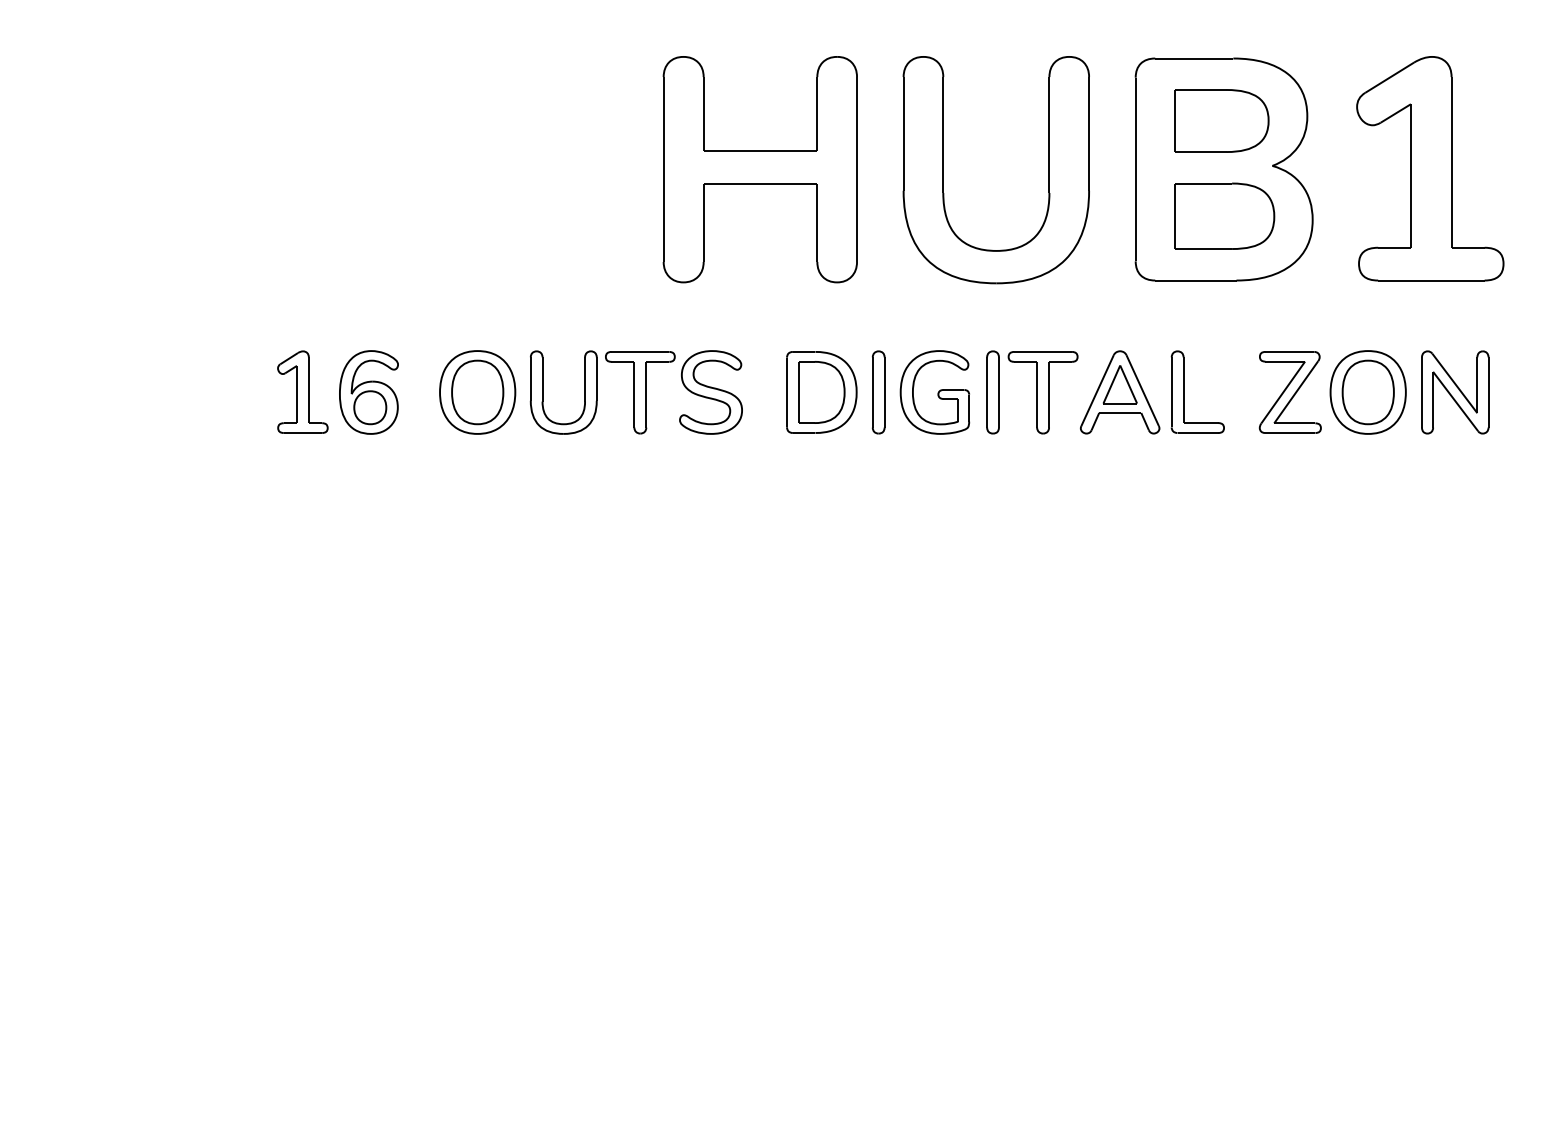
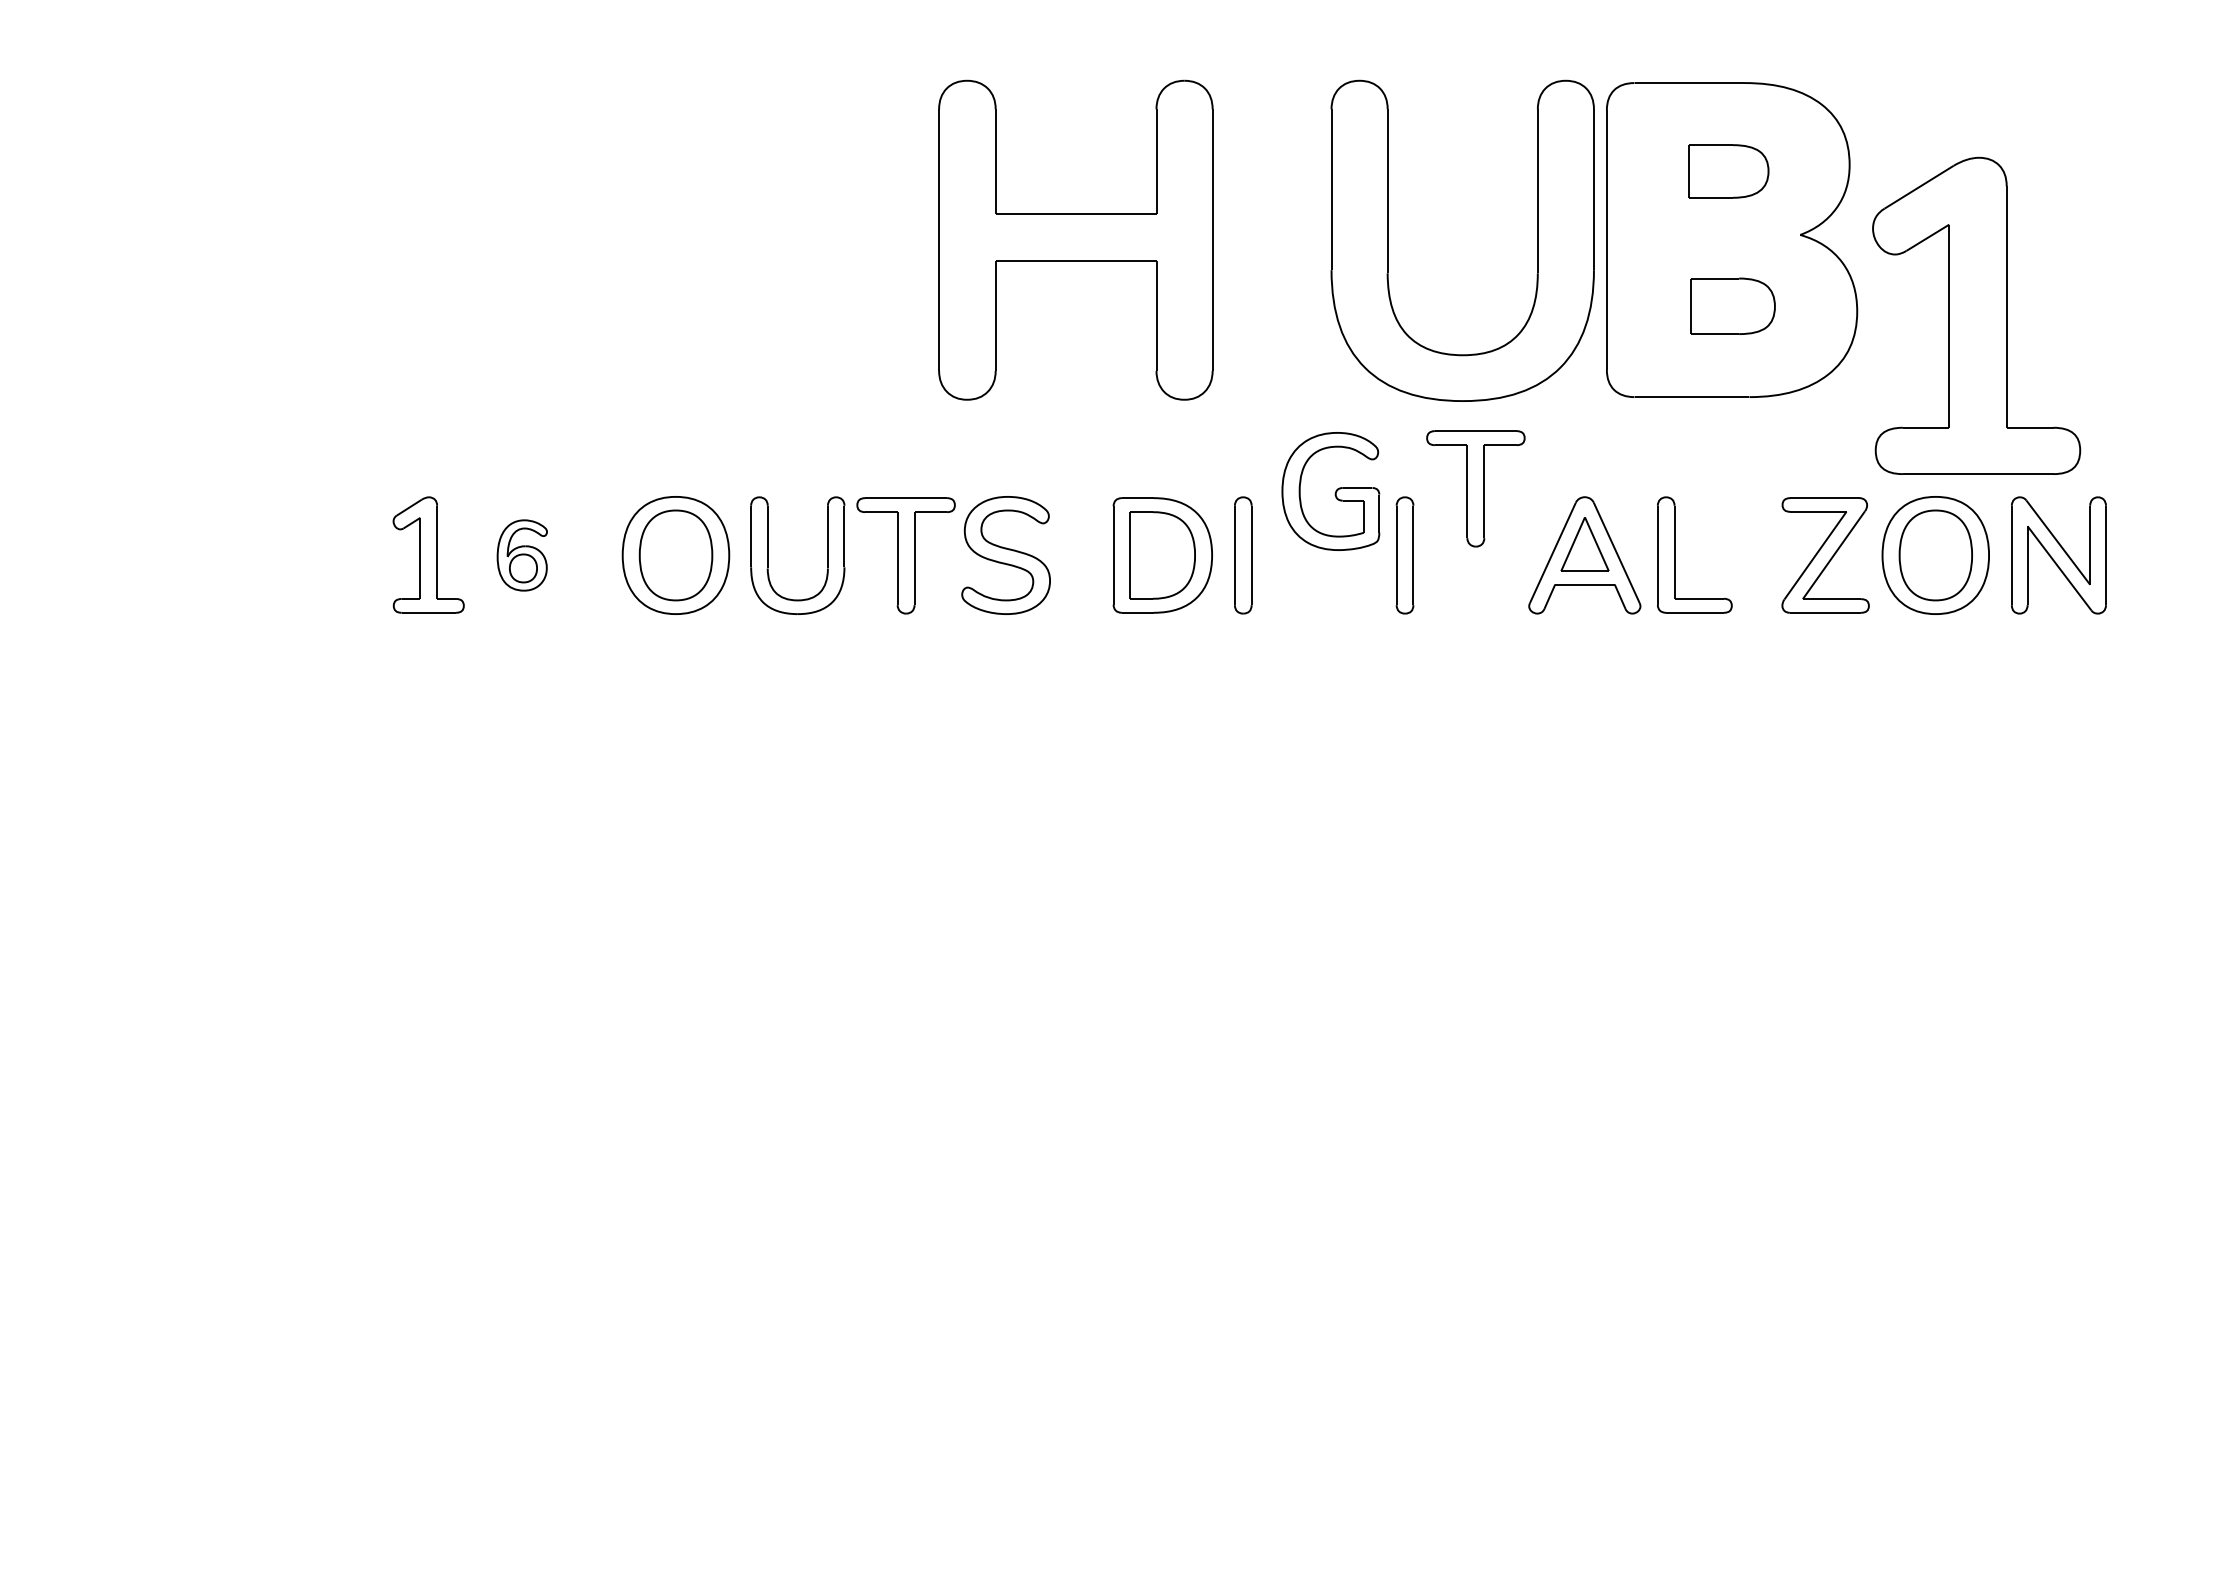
part: (1221, 121) -> (1728, 171), size x0.6
part: (1430, 168) -> (1976, 315), moved
part: (943, 169) -> (1388, 240), moved
part: (1224, 216) -> (1732, 306), size x0.6
part: (369, 392) -> (522, 555), size x0.6
part: (934, 392) -> (1330, 491), moved
part: (1042, 392) -> (1475, 488), moved

